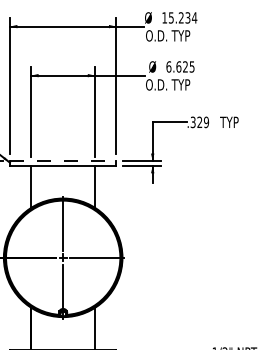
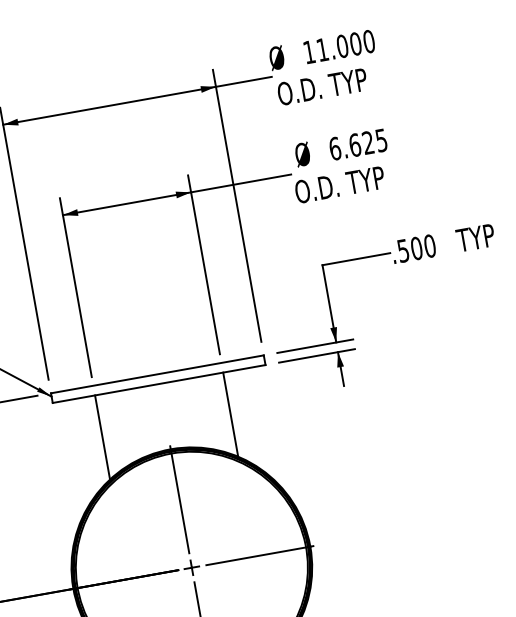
text: (182, 17) -> (344, 45), 15.234 -> 11.000
text: (199, 122) -> (416, 248), .329 -> .500
line: (63, 161) -> (158, 375), dashed -> solid

